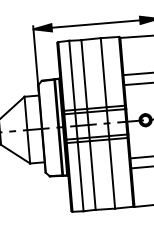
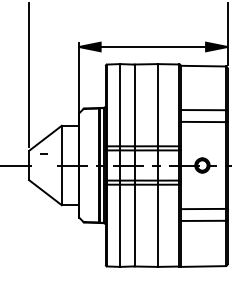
curve: (11, 131) -> (43, 153), moved

